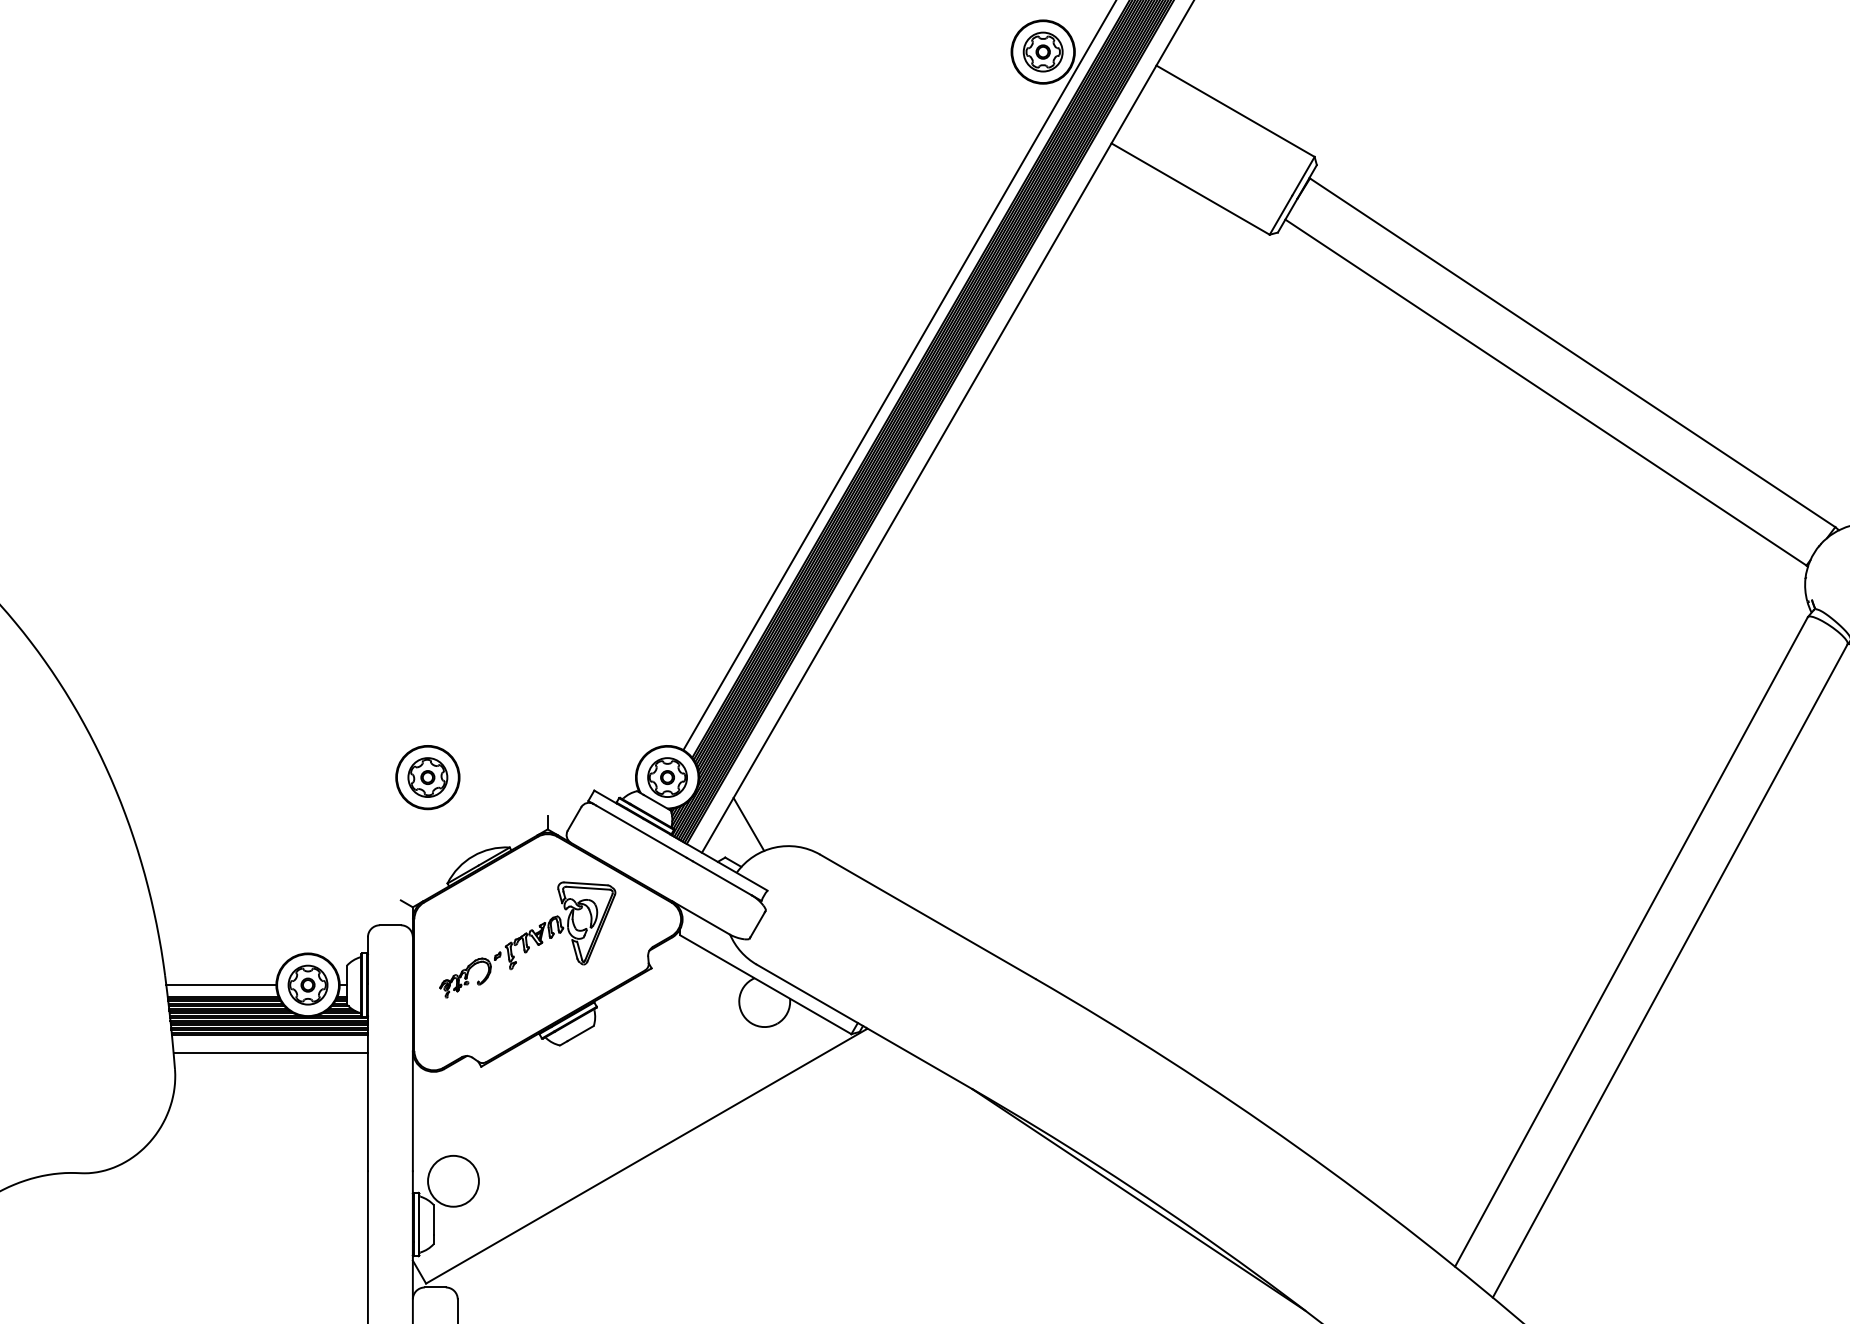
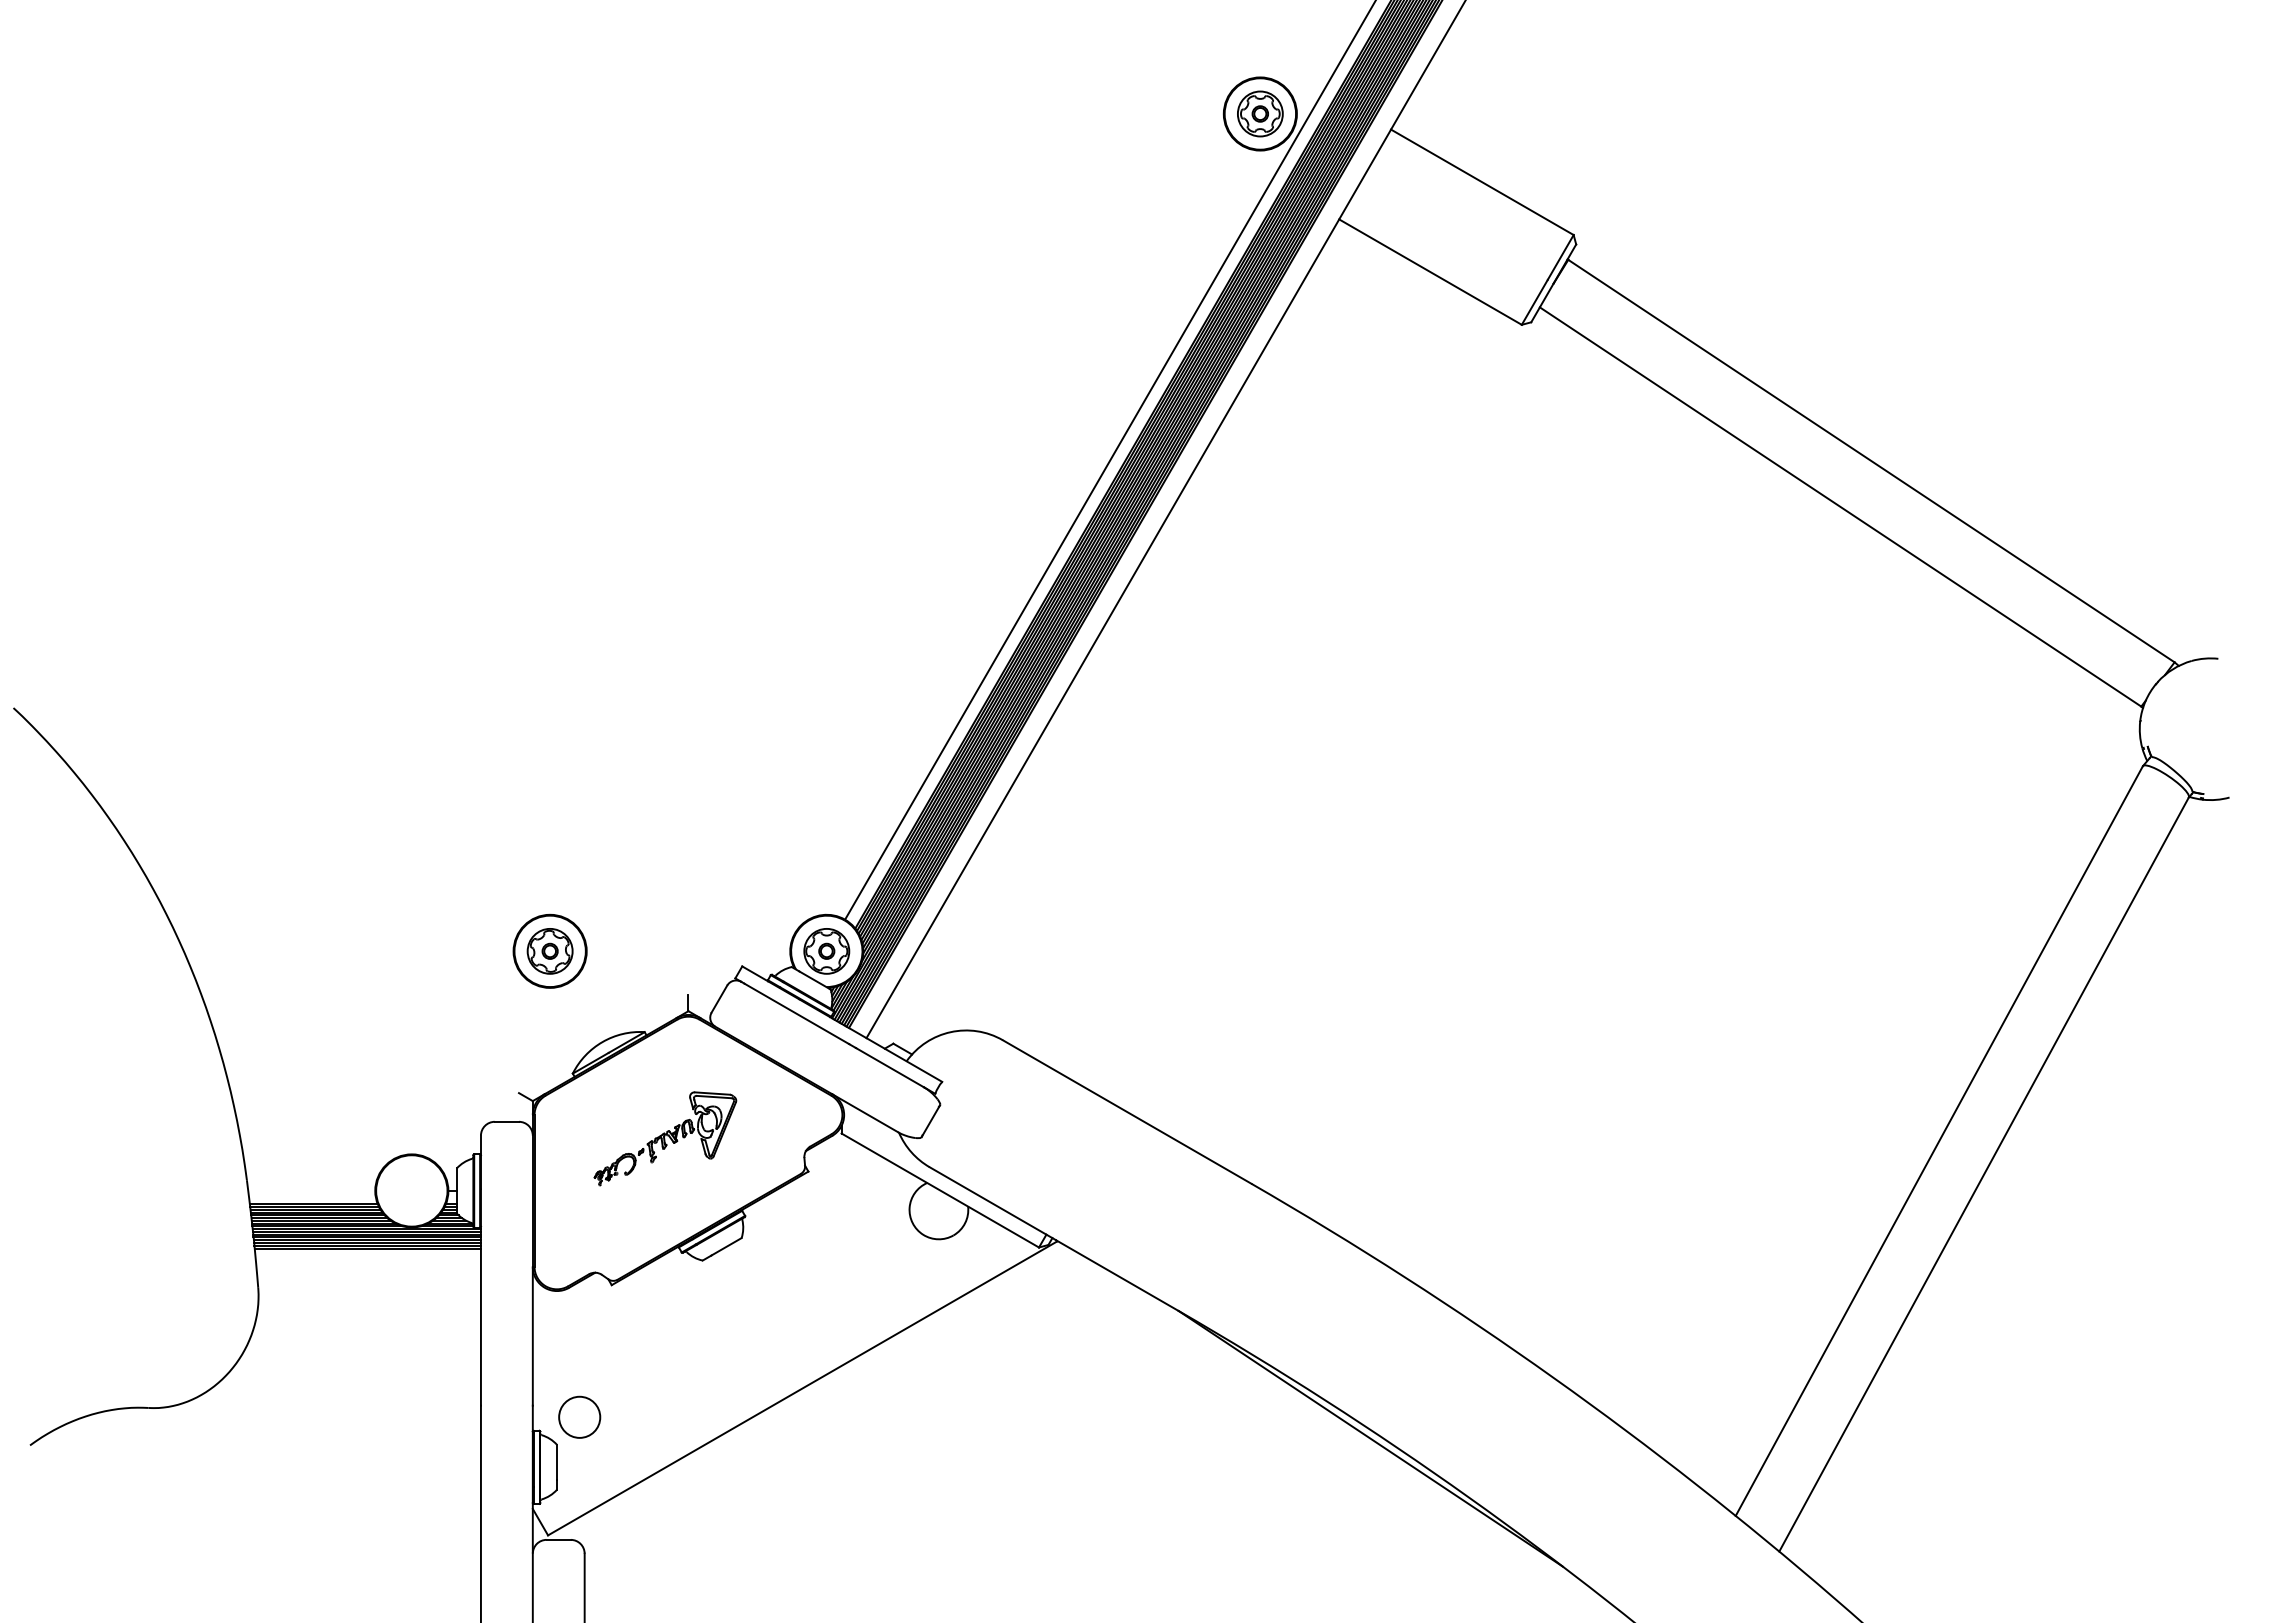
line: (748, 824) -> (920, 1005), removed
part: (527, 939) -> (665, 1138), size x0.7
line: (221, 984) -> (311, 1190), removed
part: (307, 984) -> (411, 1190), removed
line: (270, 1052) -> (368, 1268), removed
circle: (453, 1180) -> (579, 1416), size x0.7

